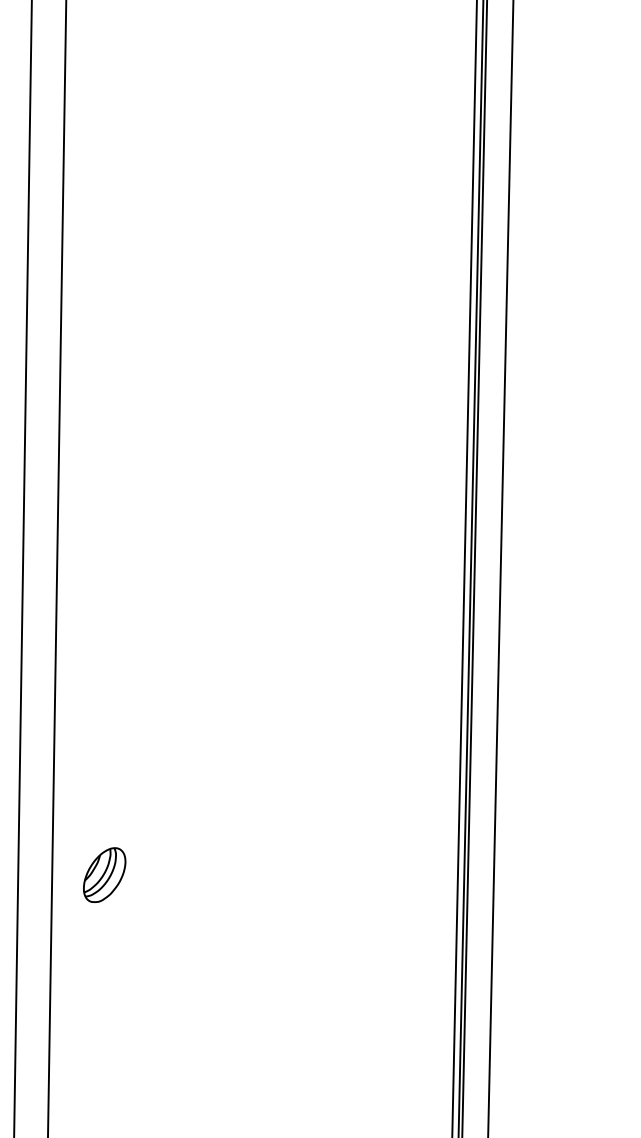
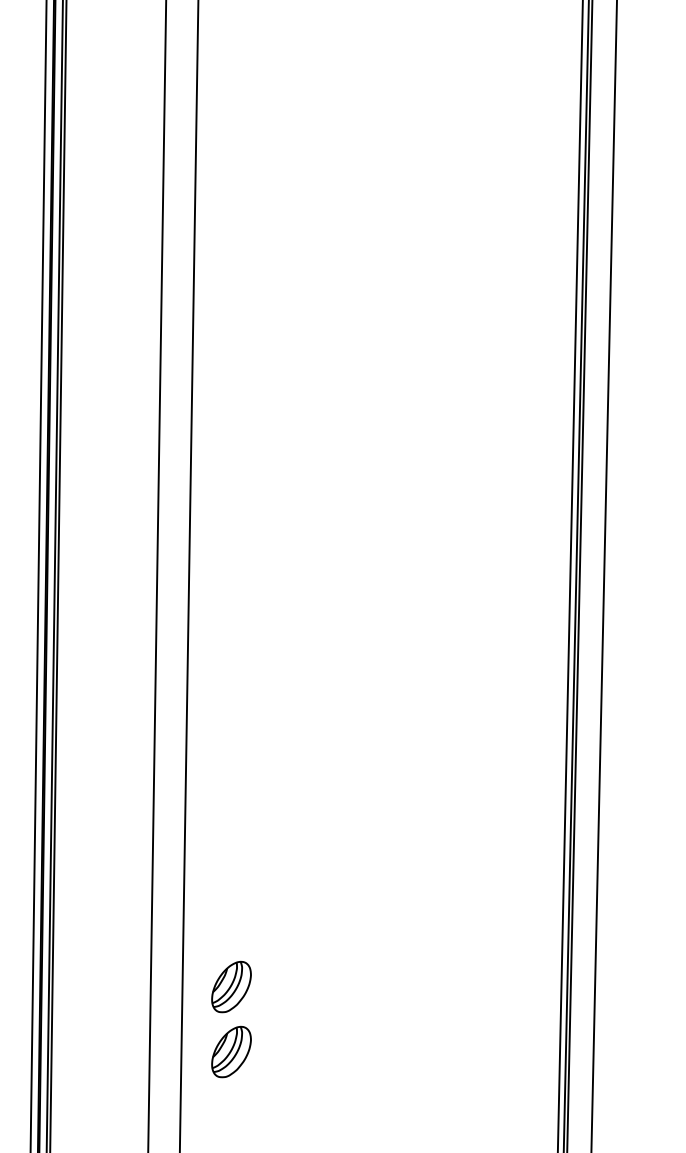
part: (104, 944) -> (231, 1051), added

